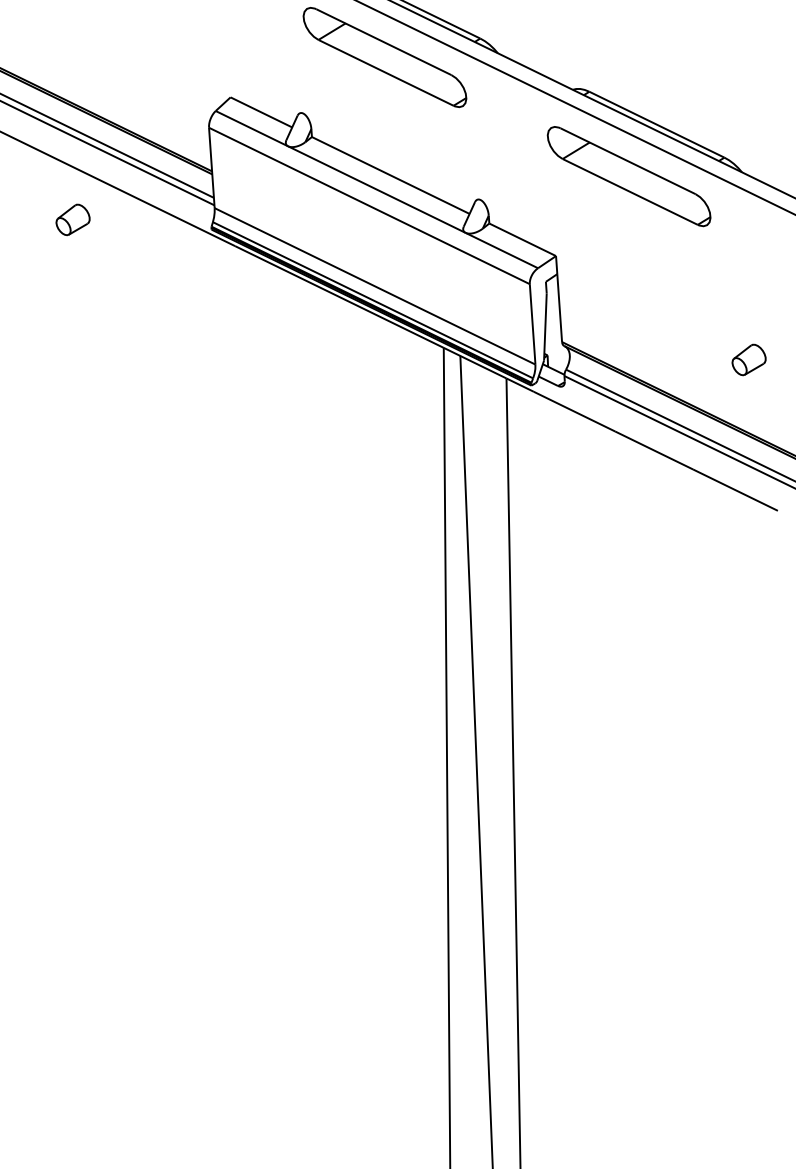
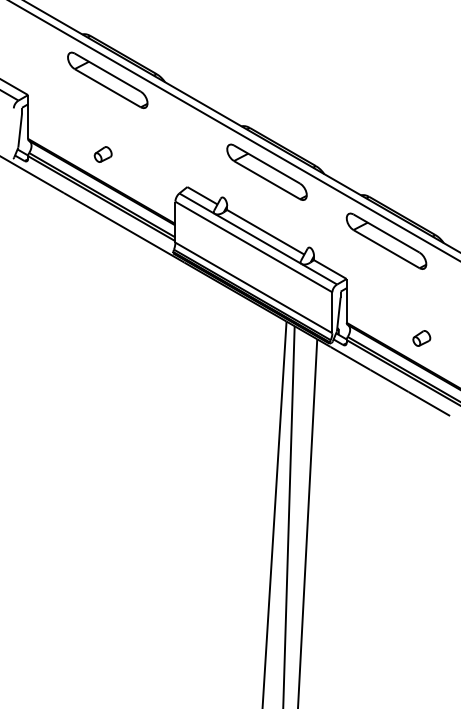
part: (71, 219) -> (102, 154), moved
part: (748, 360) -> (421, 338), moved

